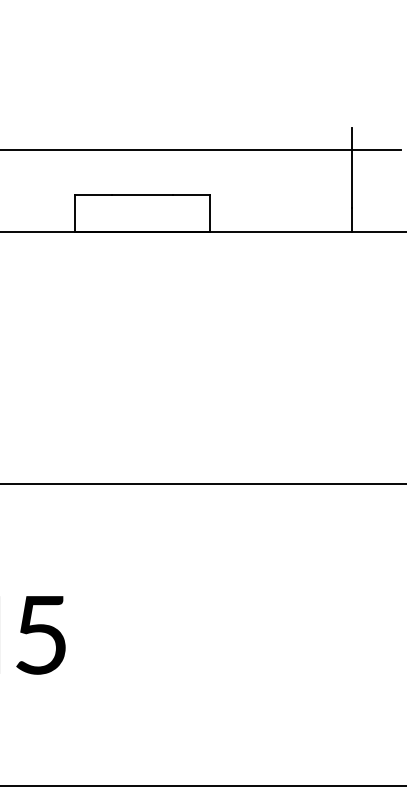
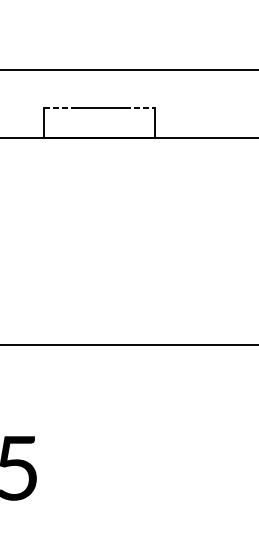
line: (93, 195) -> (59, 107), solid -> dashed
line: (192, 195) -> (140, 107), solid -> dashed

